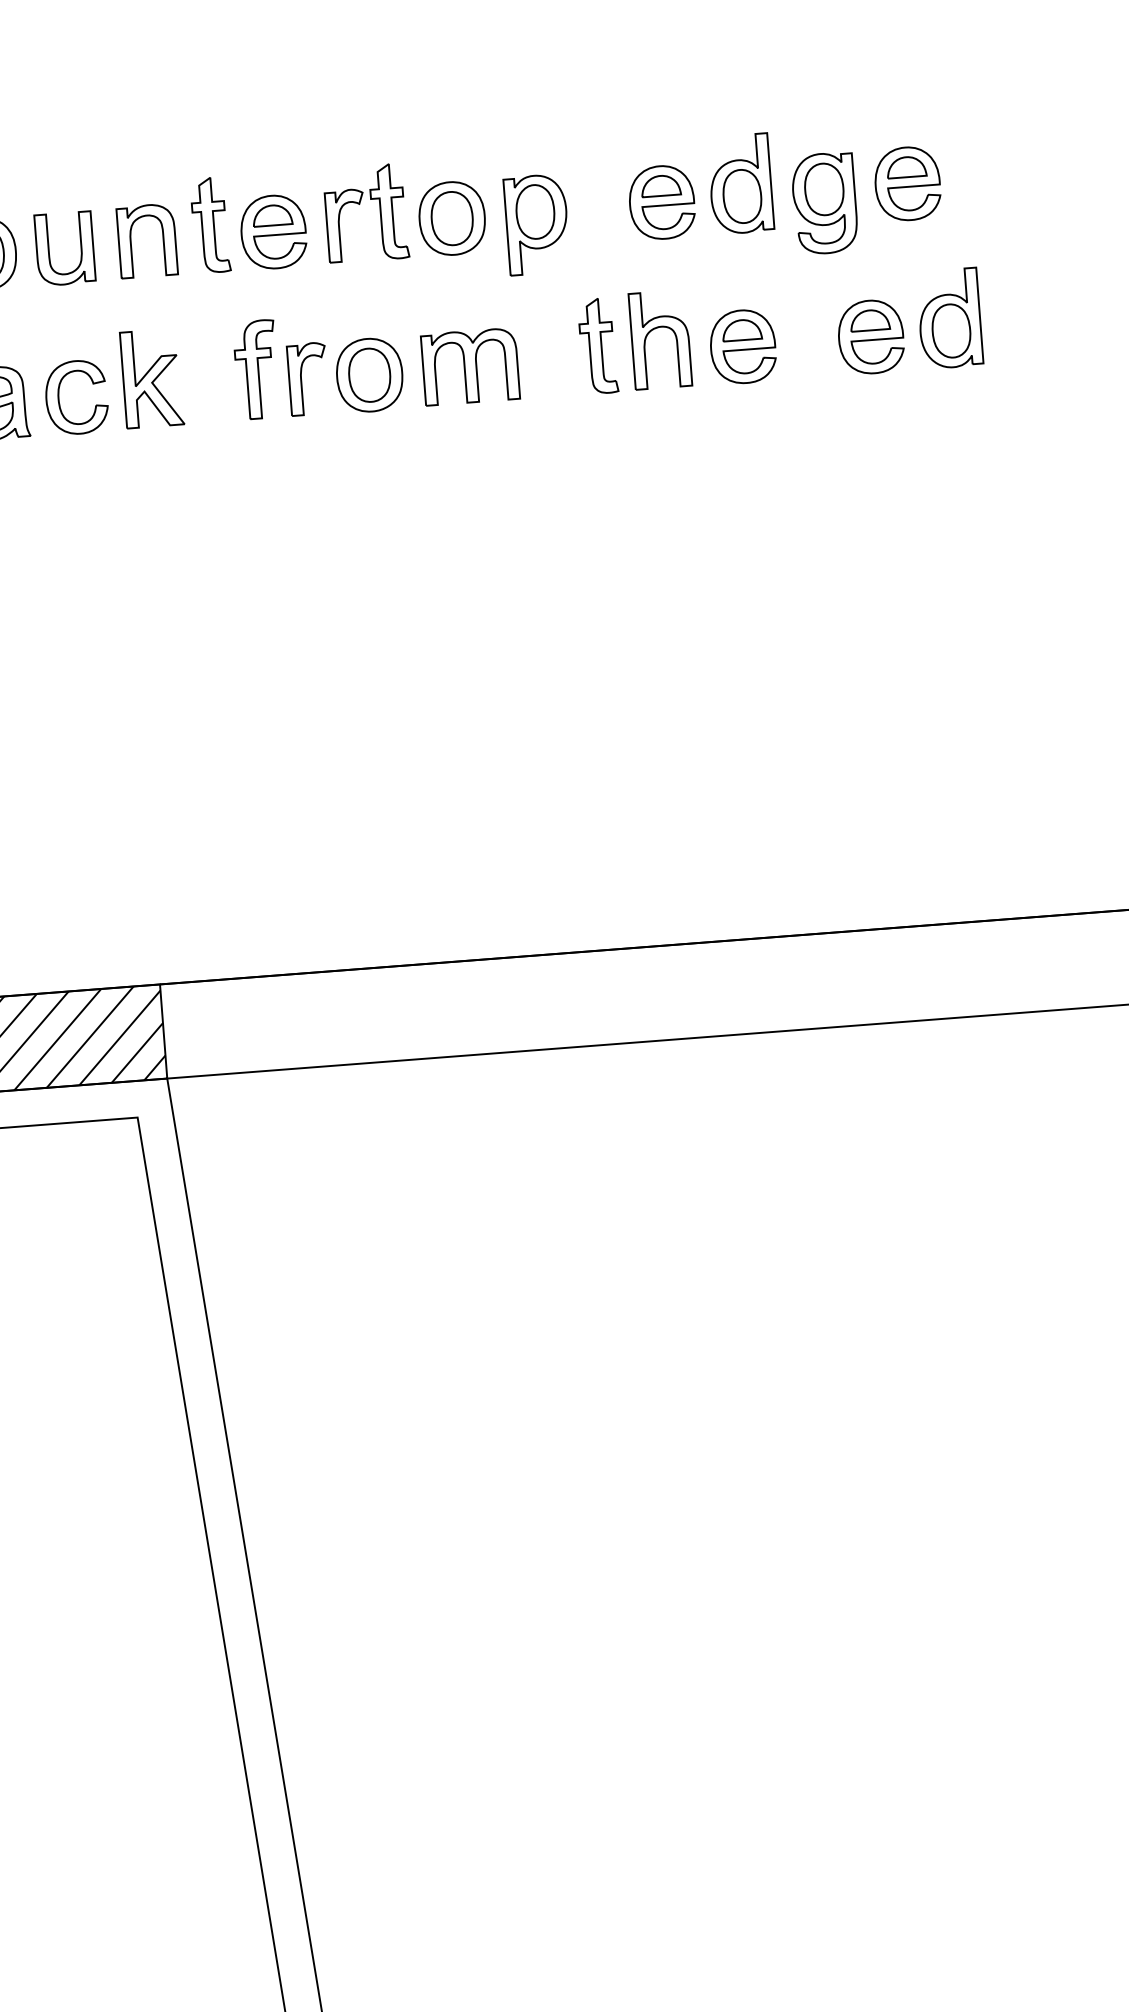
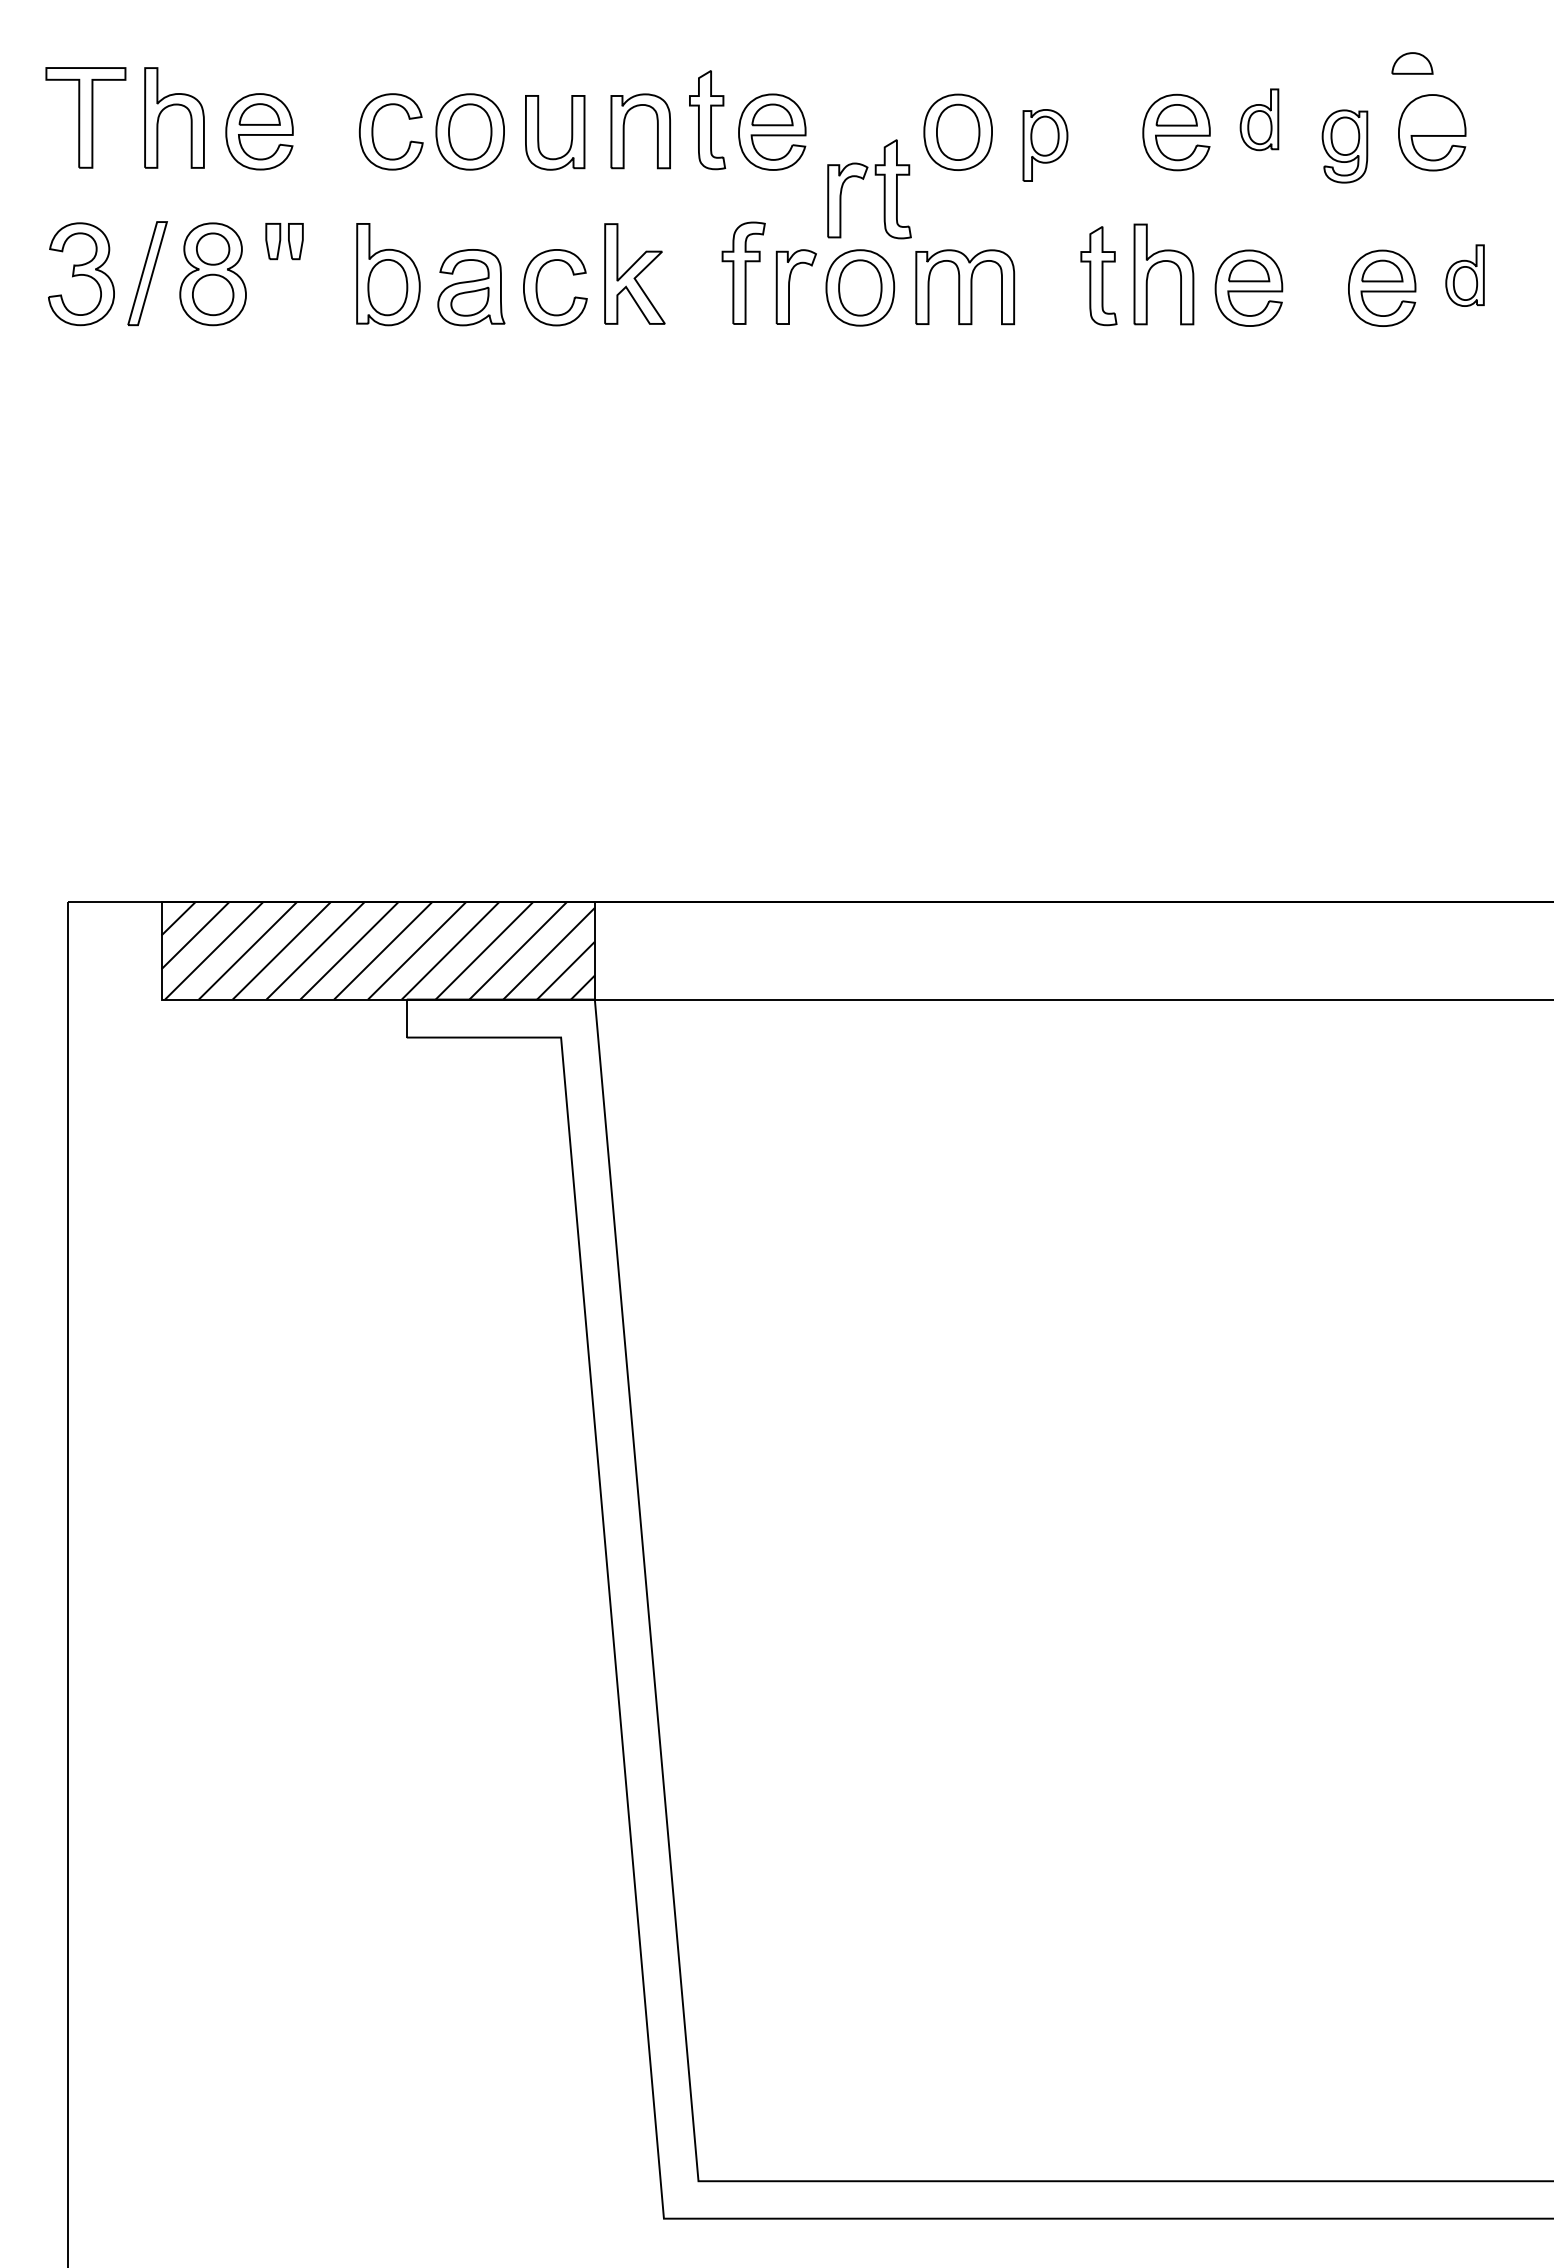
part: (906, 167) -> (1412, 63), moved
part: (740, 183) -> (1259, 119), size x0.6
part: (824, 203) -> (1344, 146), size x0.7
part: (359, 204) -> (863, 179), moved
part: (537, 224) -> (1045, 145), size x0.7
part: (949, 318) -> (1464, 275), size x0.6

